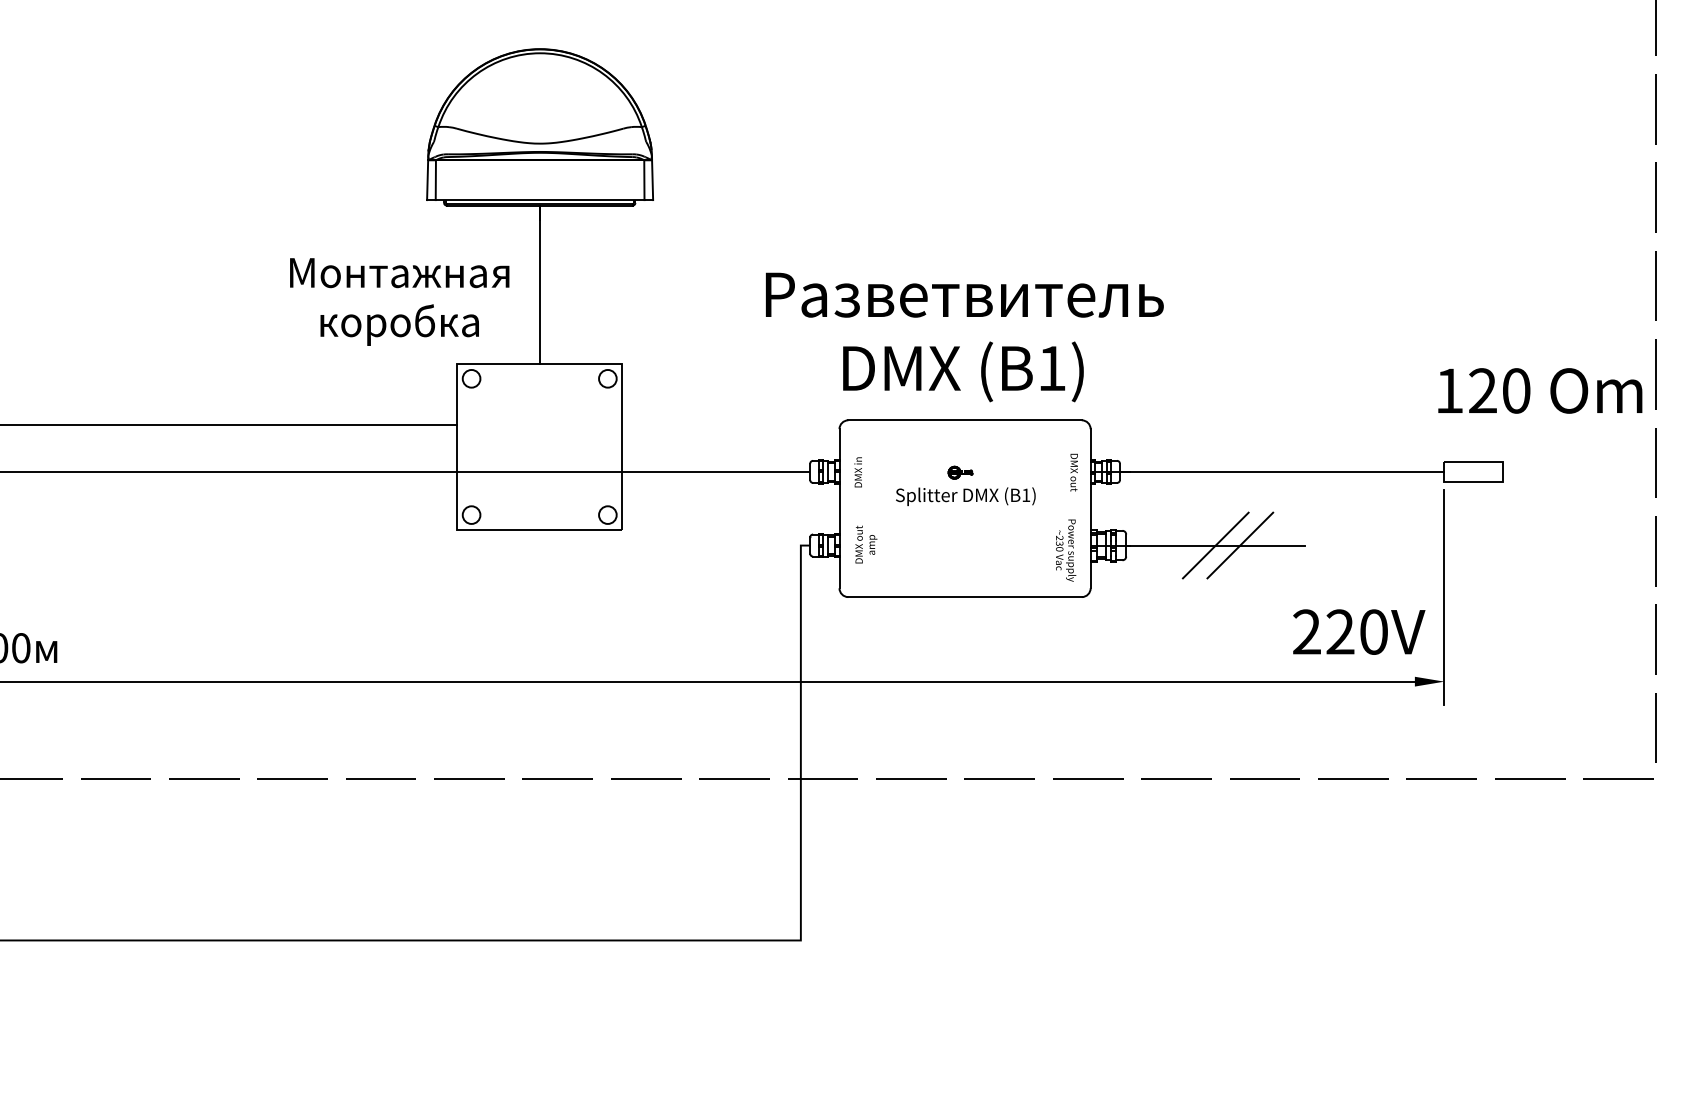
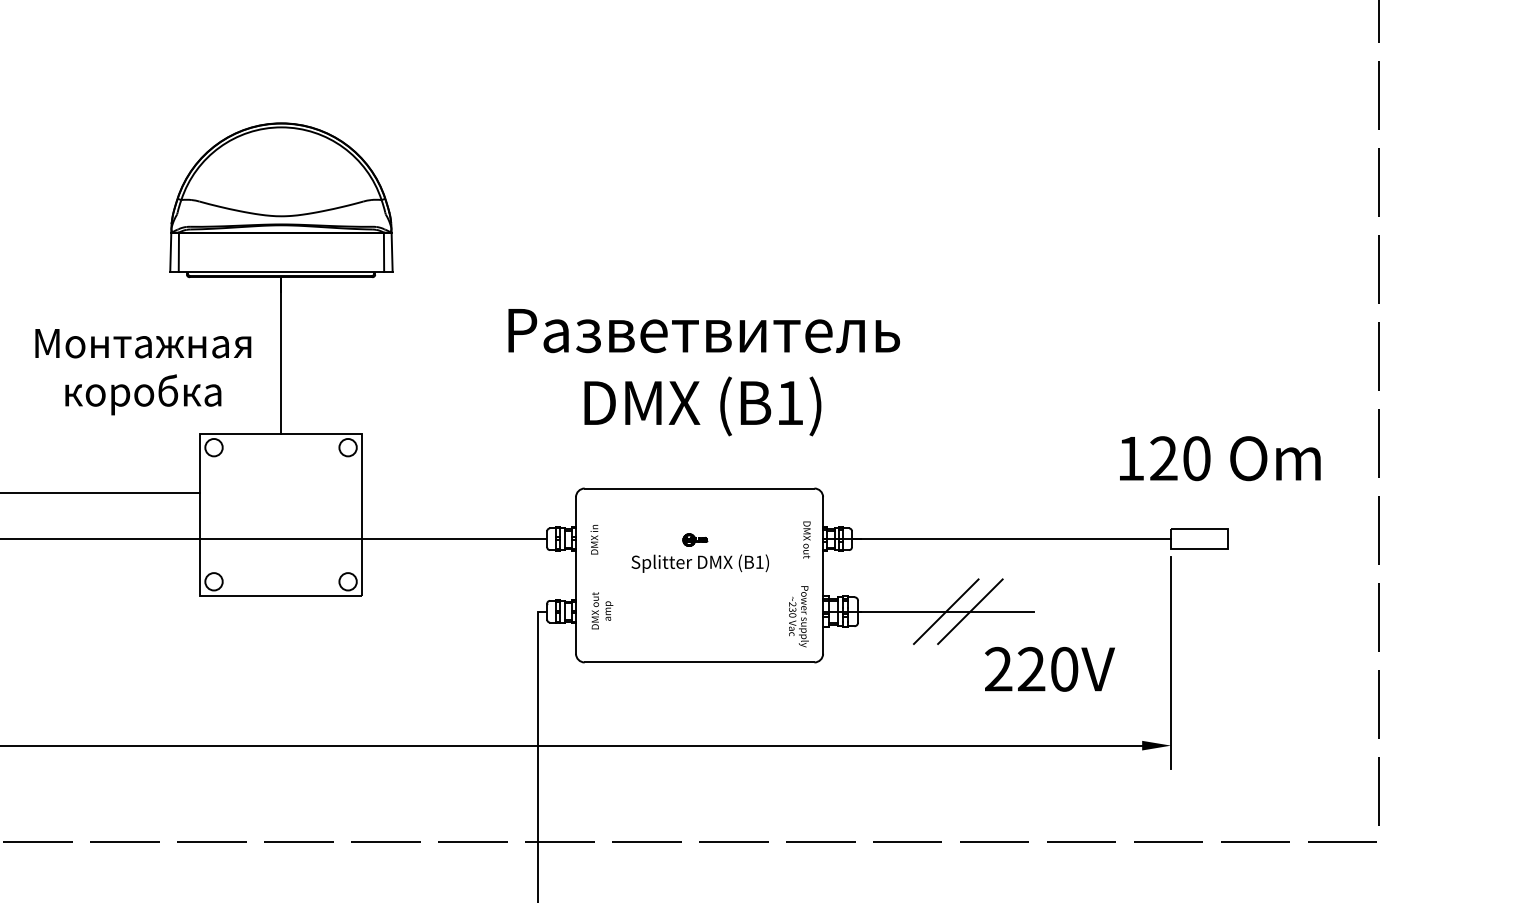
text: (964, 337) -> (703, 372), moved
text: (1540, 390) -> (1220, 458), moved
text: (1359, 631) -> (1050, 668), moved

